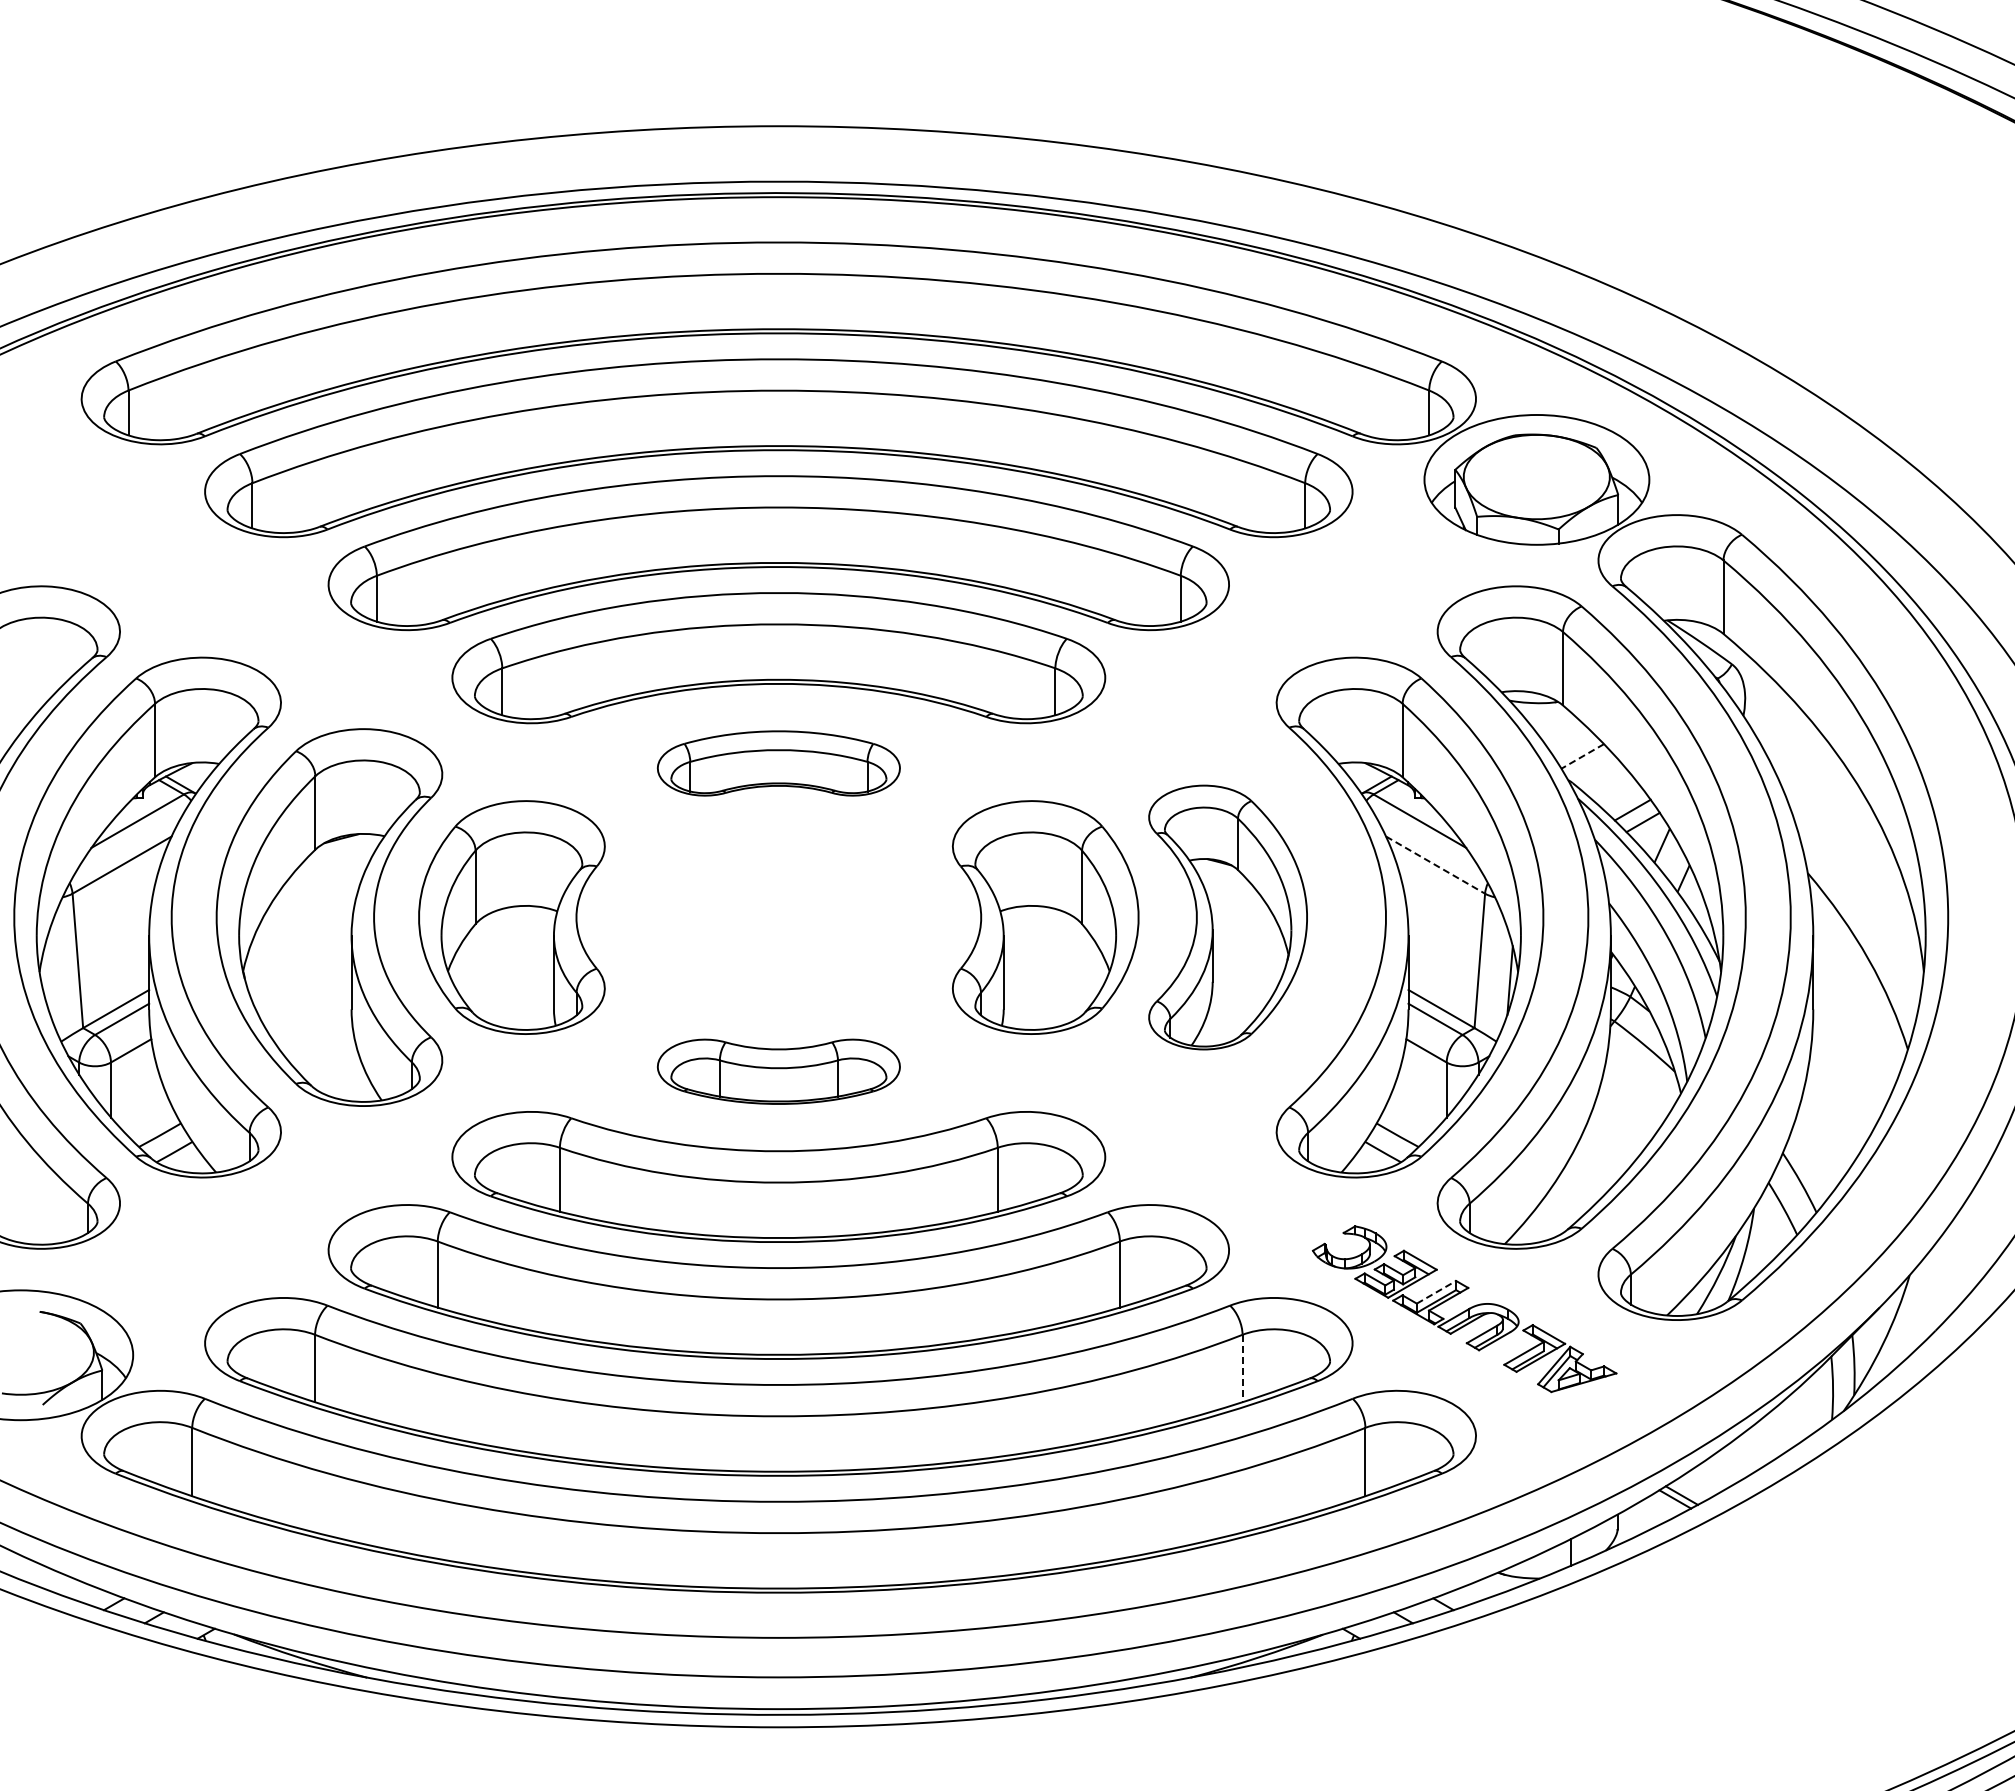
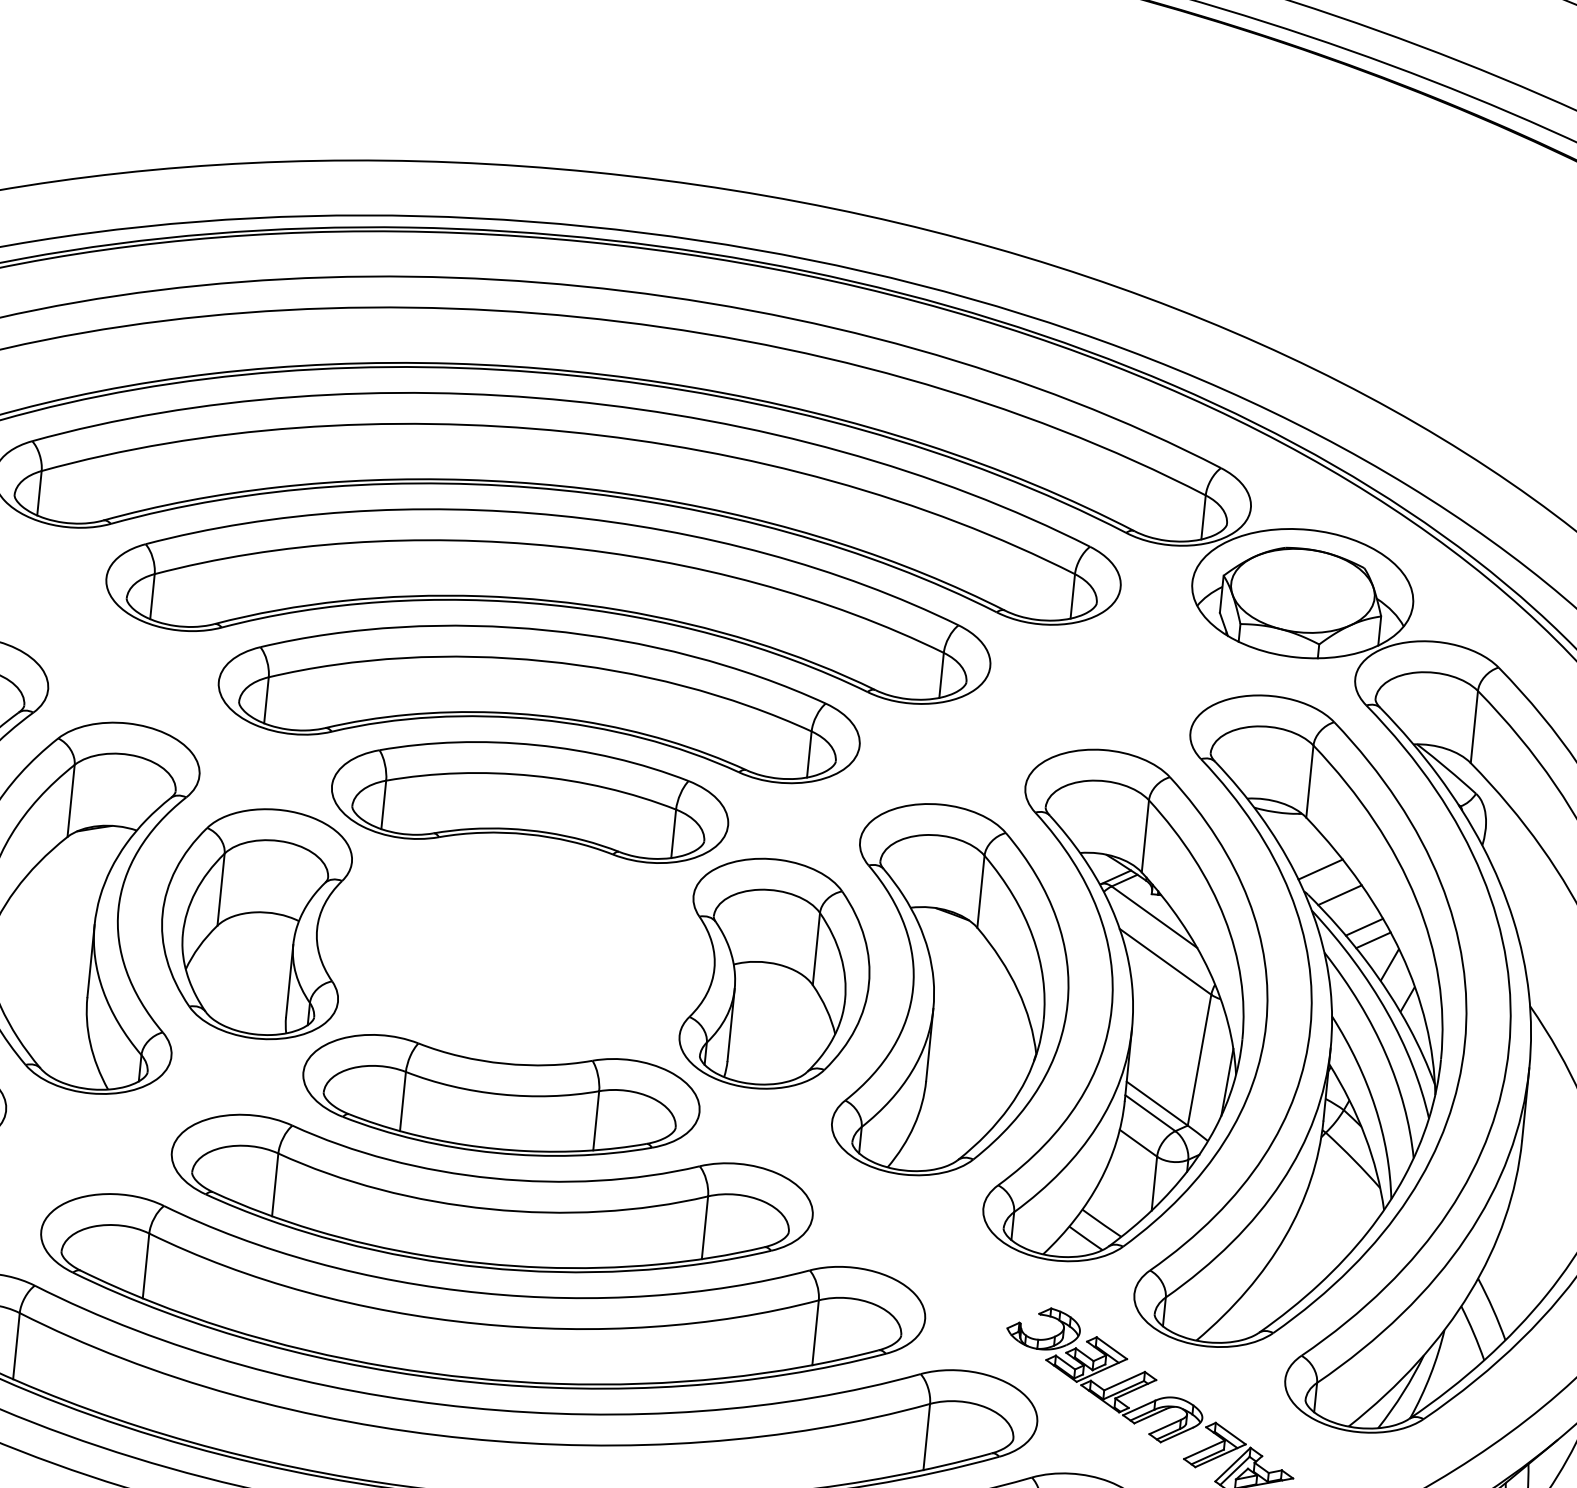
line: (1582, 756) -> (1320, 869), dashed -> solid
part: (778, 763) -> (530, 797), size x1.67
line: (1604, 780) -> (1339, 895), added
line: (1436, 865) -> (1166, 962), dashed -> solid
part: (1227, 917) -> (956, 992), size x1.43
part: (778, 1071) -> (500, 1100), size x1.67
line: (1436, 1292) -> (1124, 1381), dashed -> solid
line: (1242, 1368) -> (926, 1436), dashed -> solid

